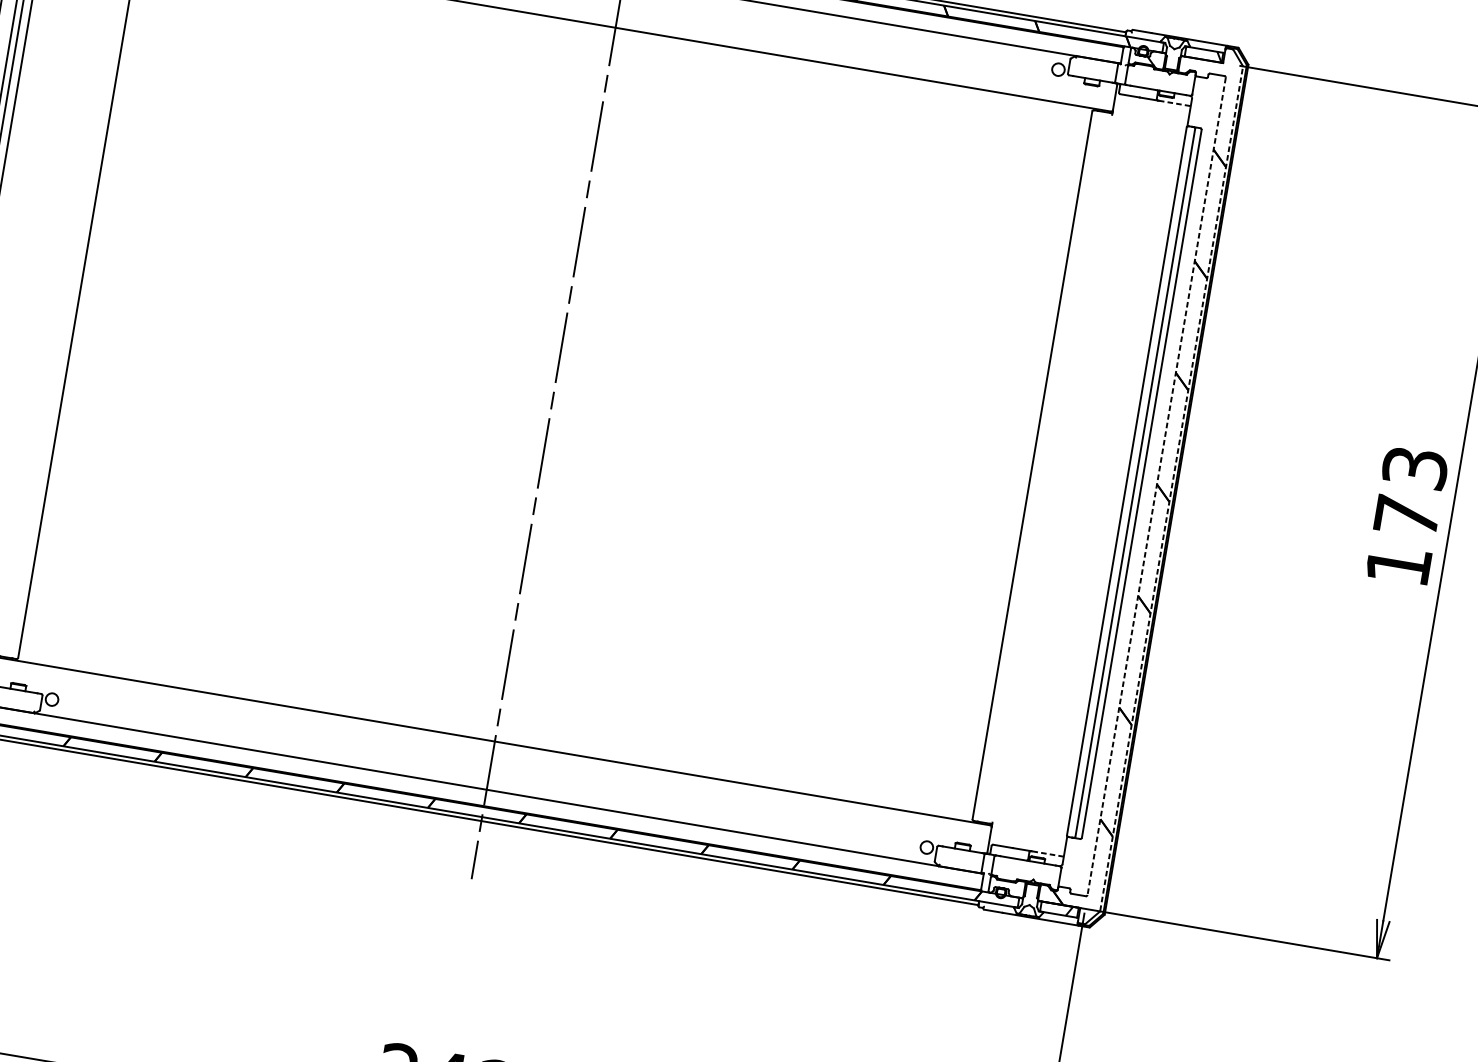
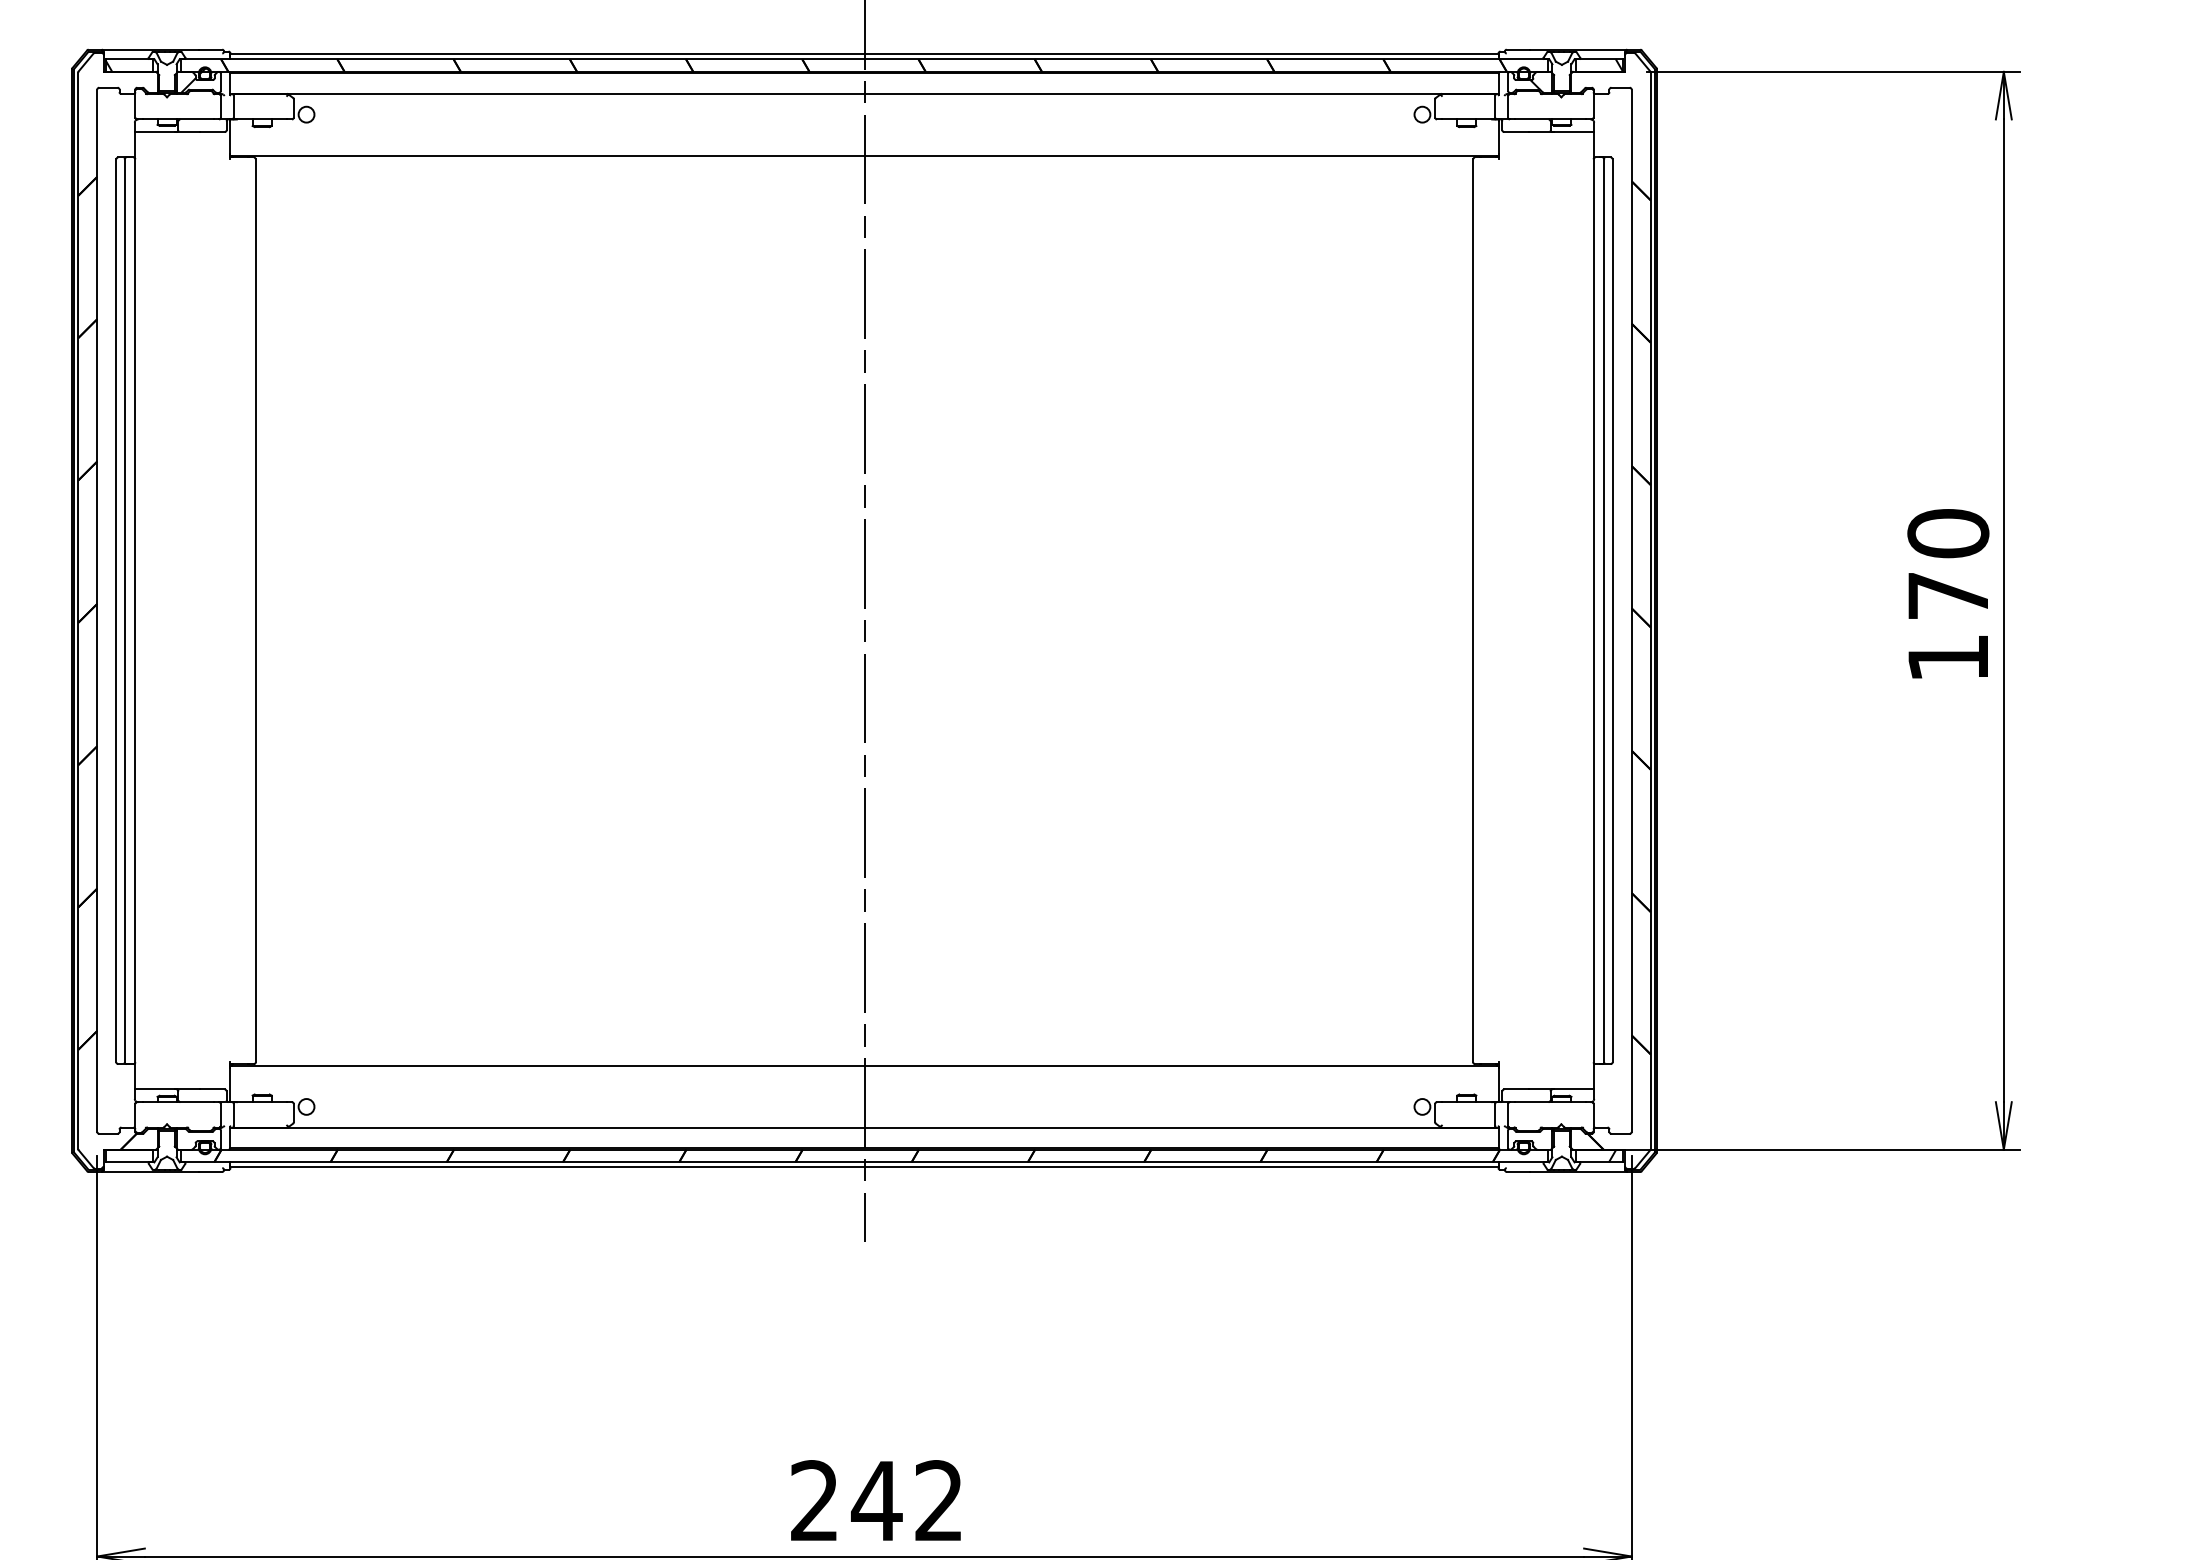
line: (1175, 103) -> (1574, 132), dashed -> solid
text: (1415, 467) -> (1948, 533), 173 -> 170
line: (1156, 486) -> (1631, 611), dashed -> solid
line: (1171, 488) -> (1650, 610), dashed -> solid
line: (1047, 853) -> (1573, 1089), dashed -> solid

